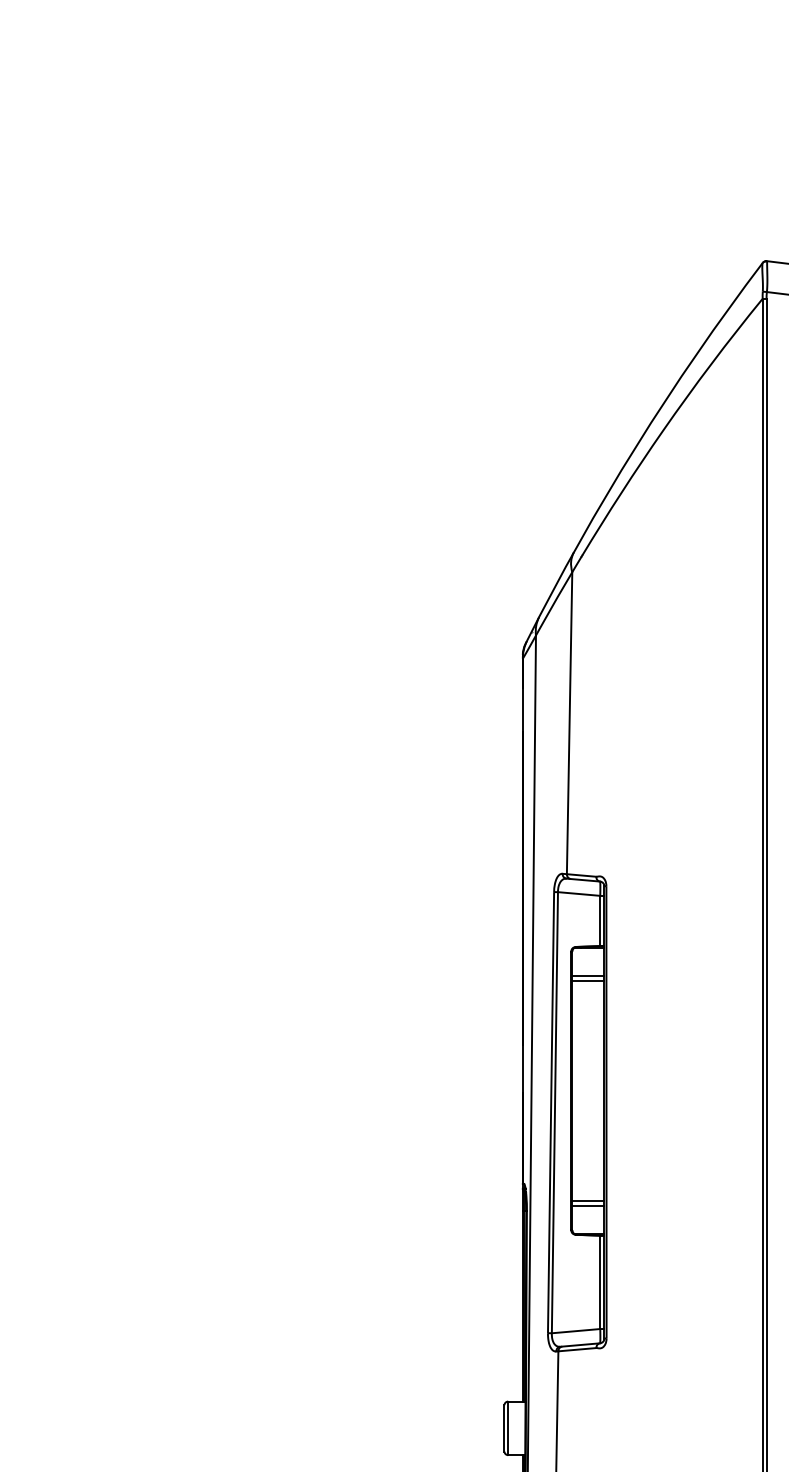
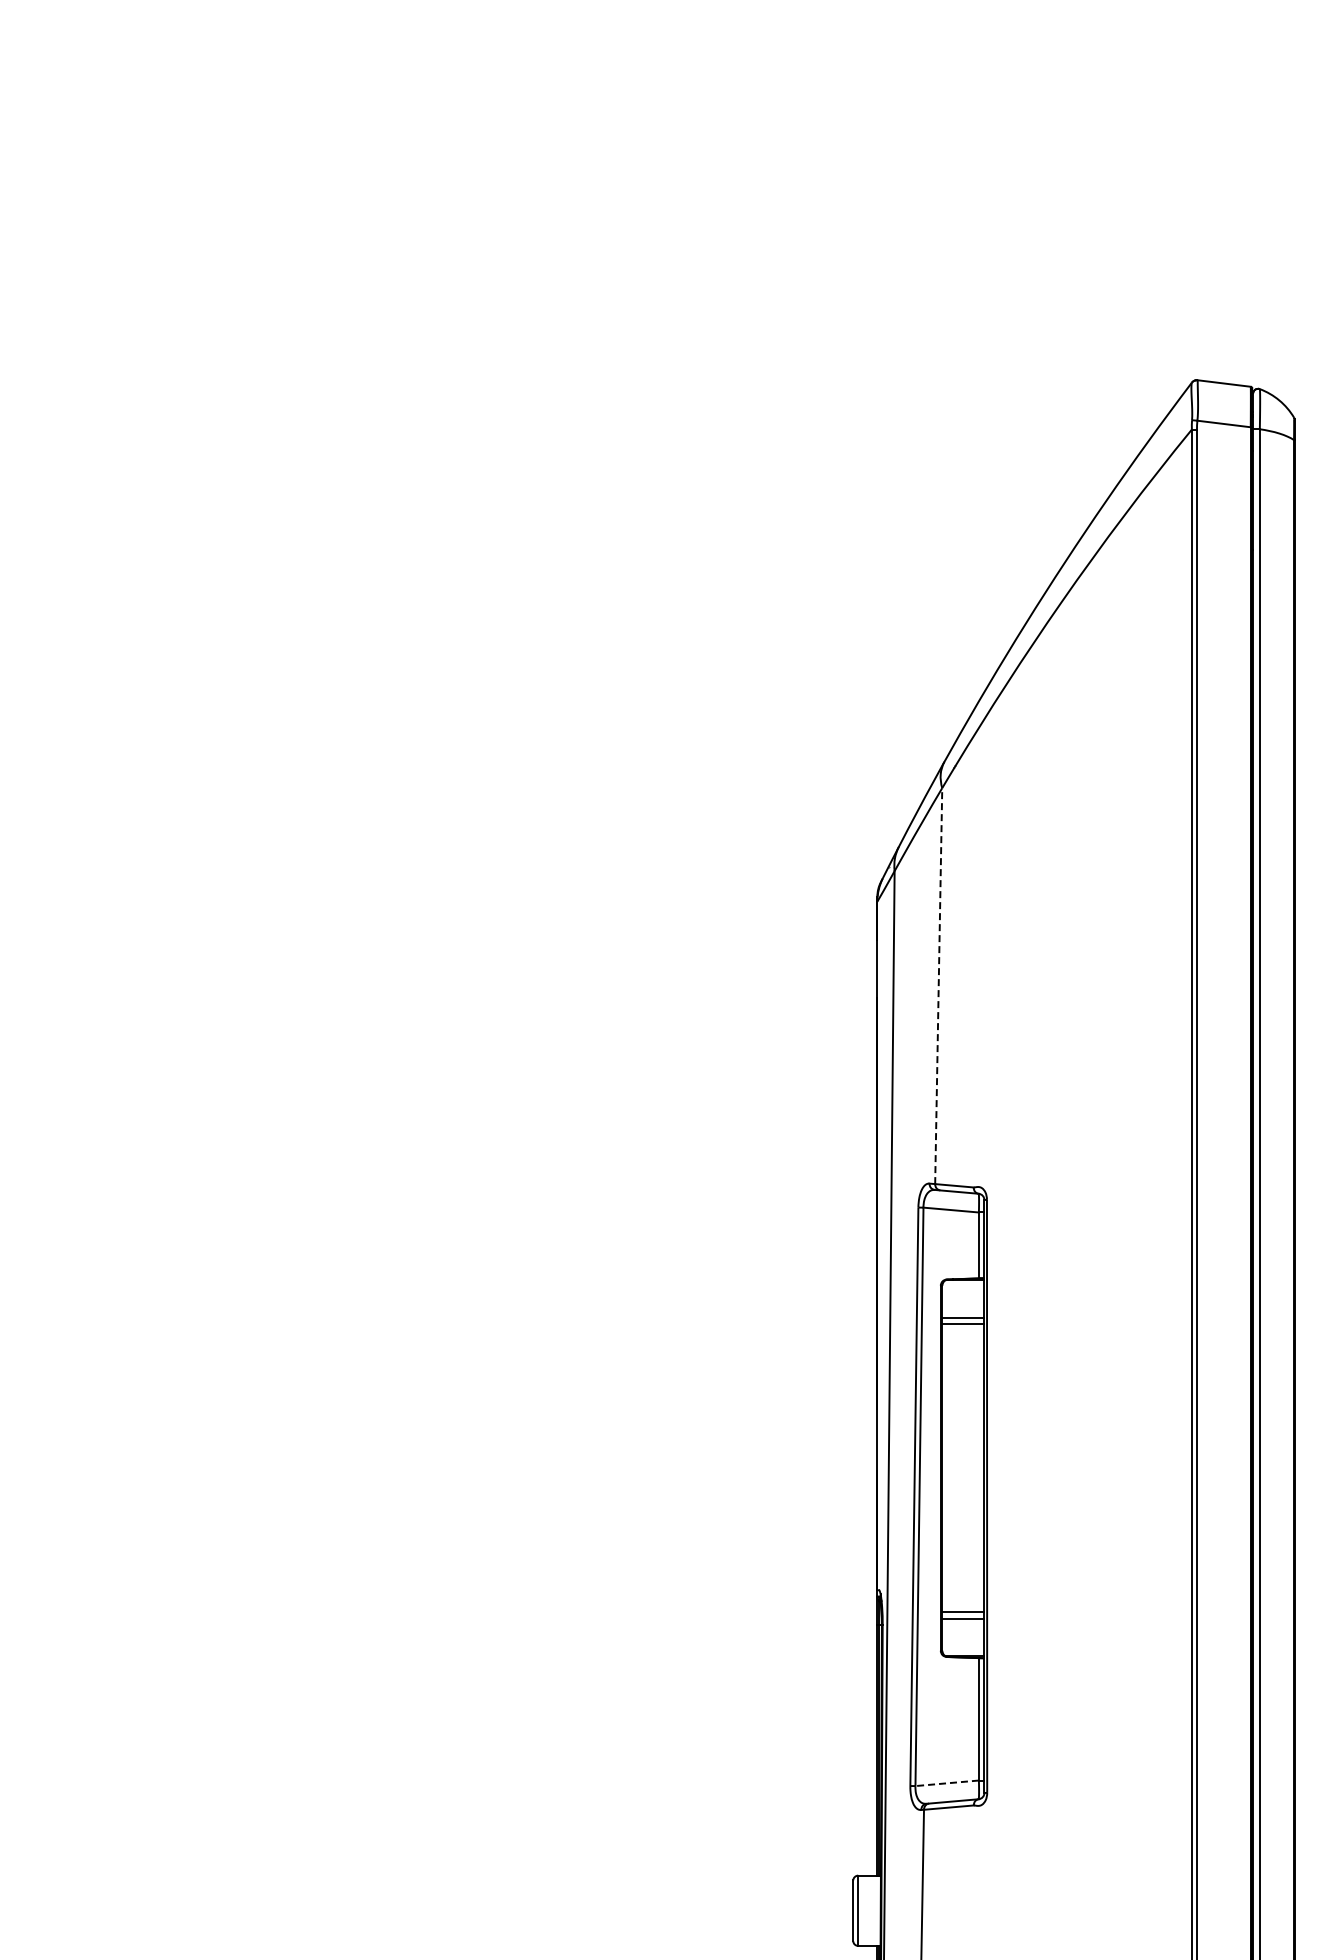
line: (569, 722) -> (938, 985), solid -> dashed
line: (576, 1331) -> (947, 1783), solid -> dashed

